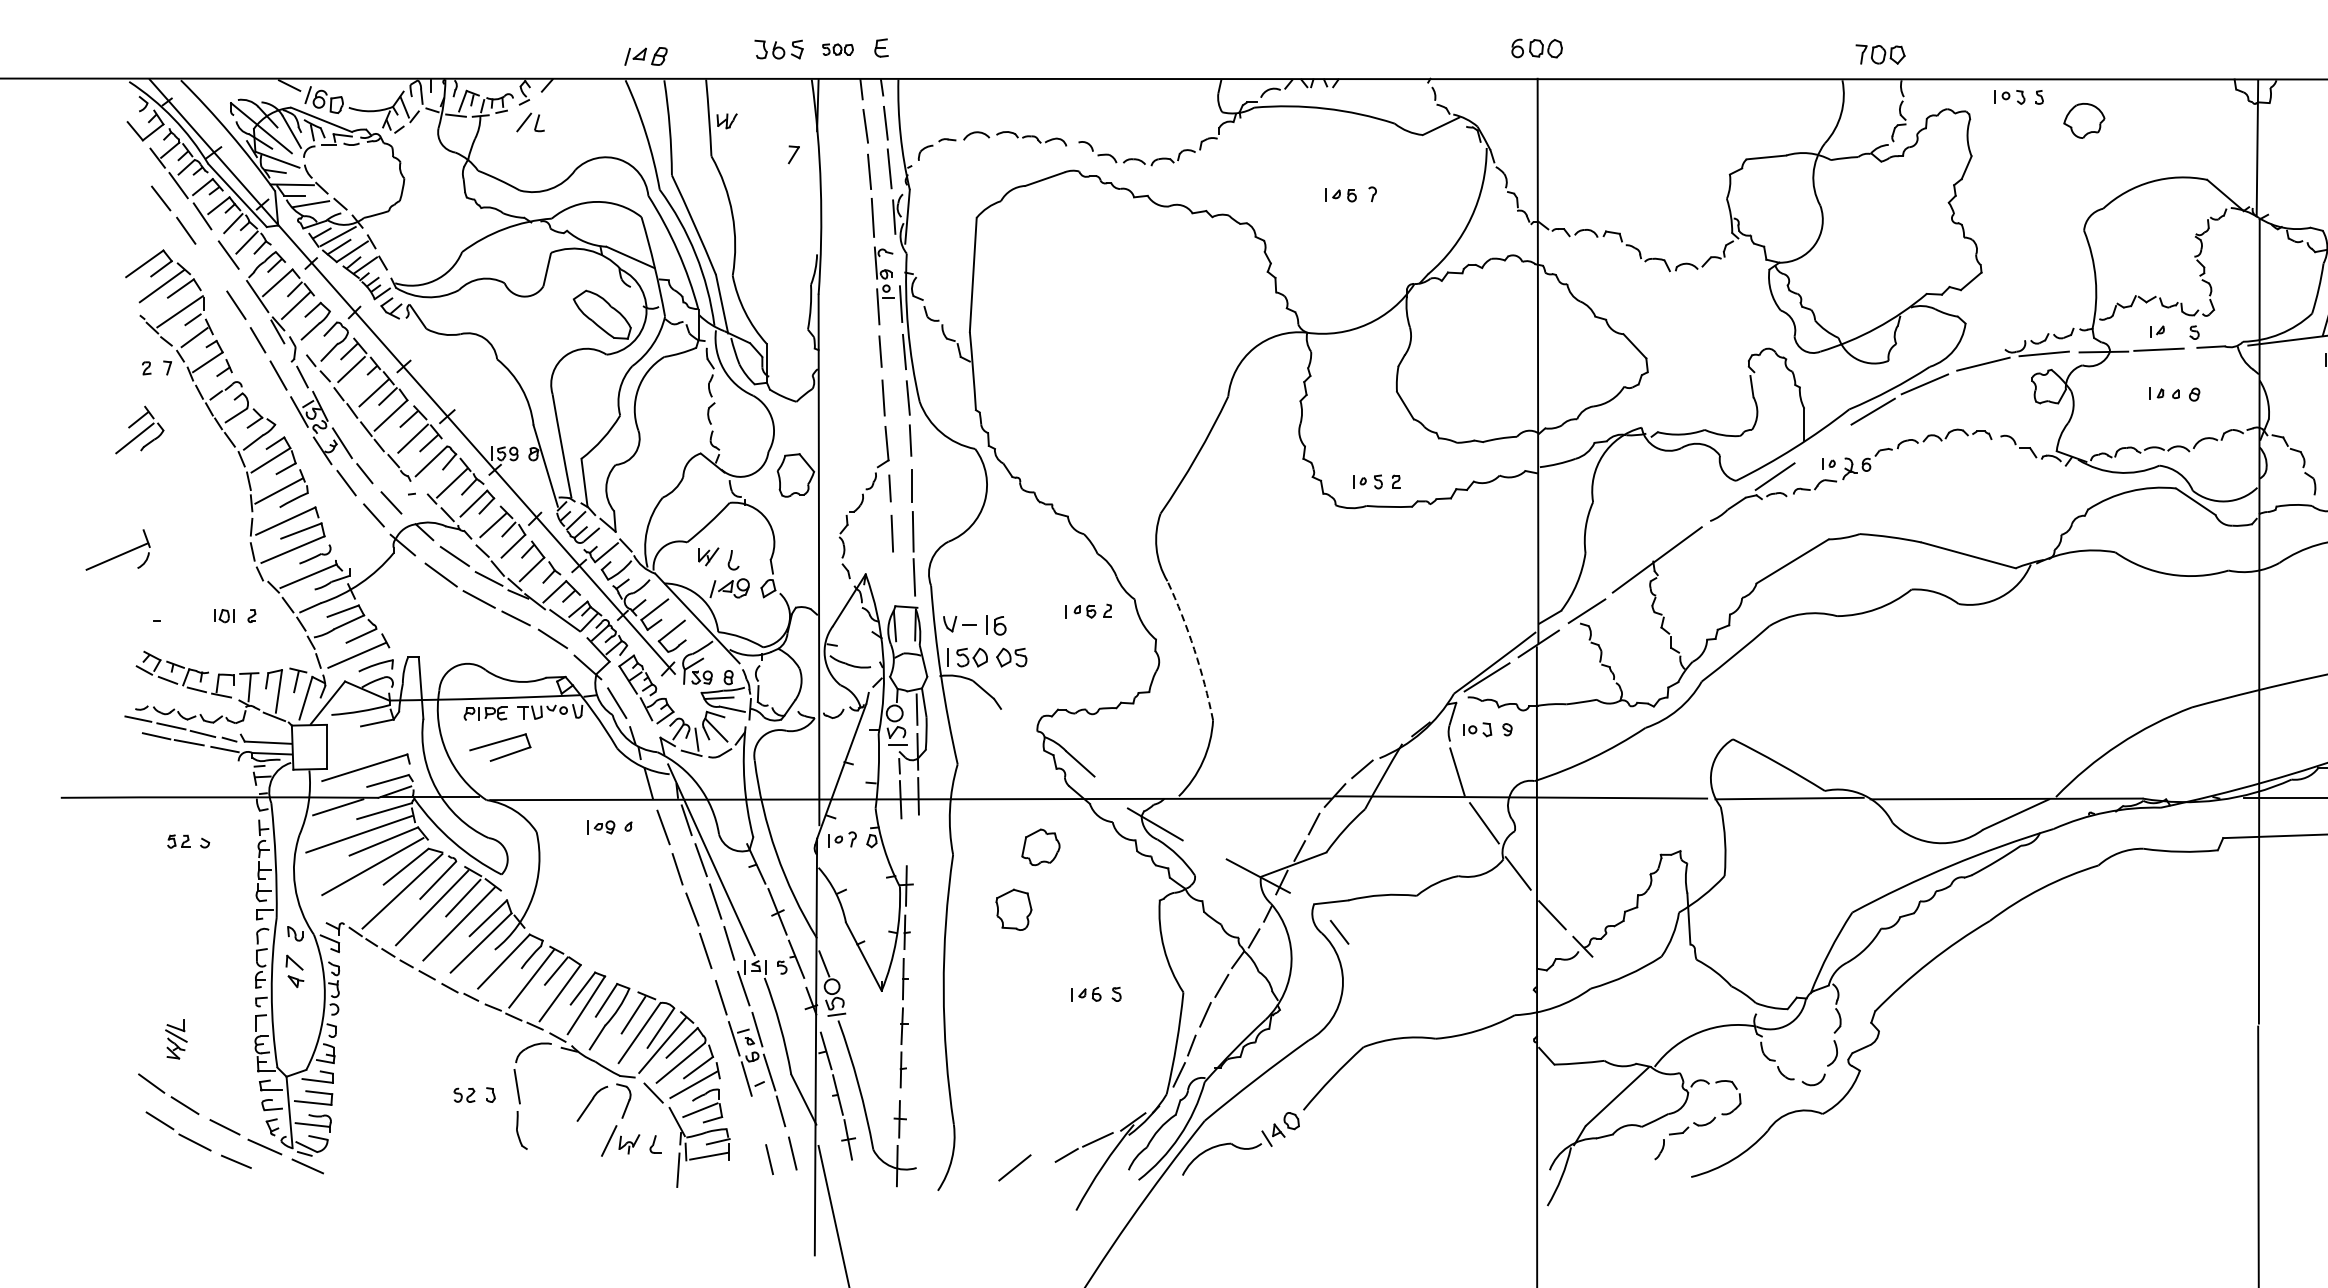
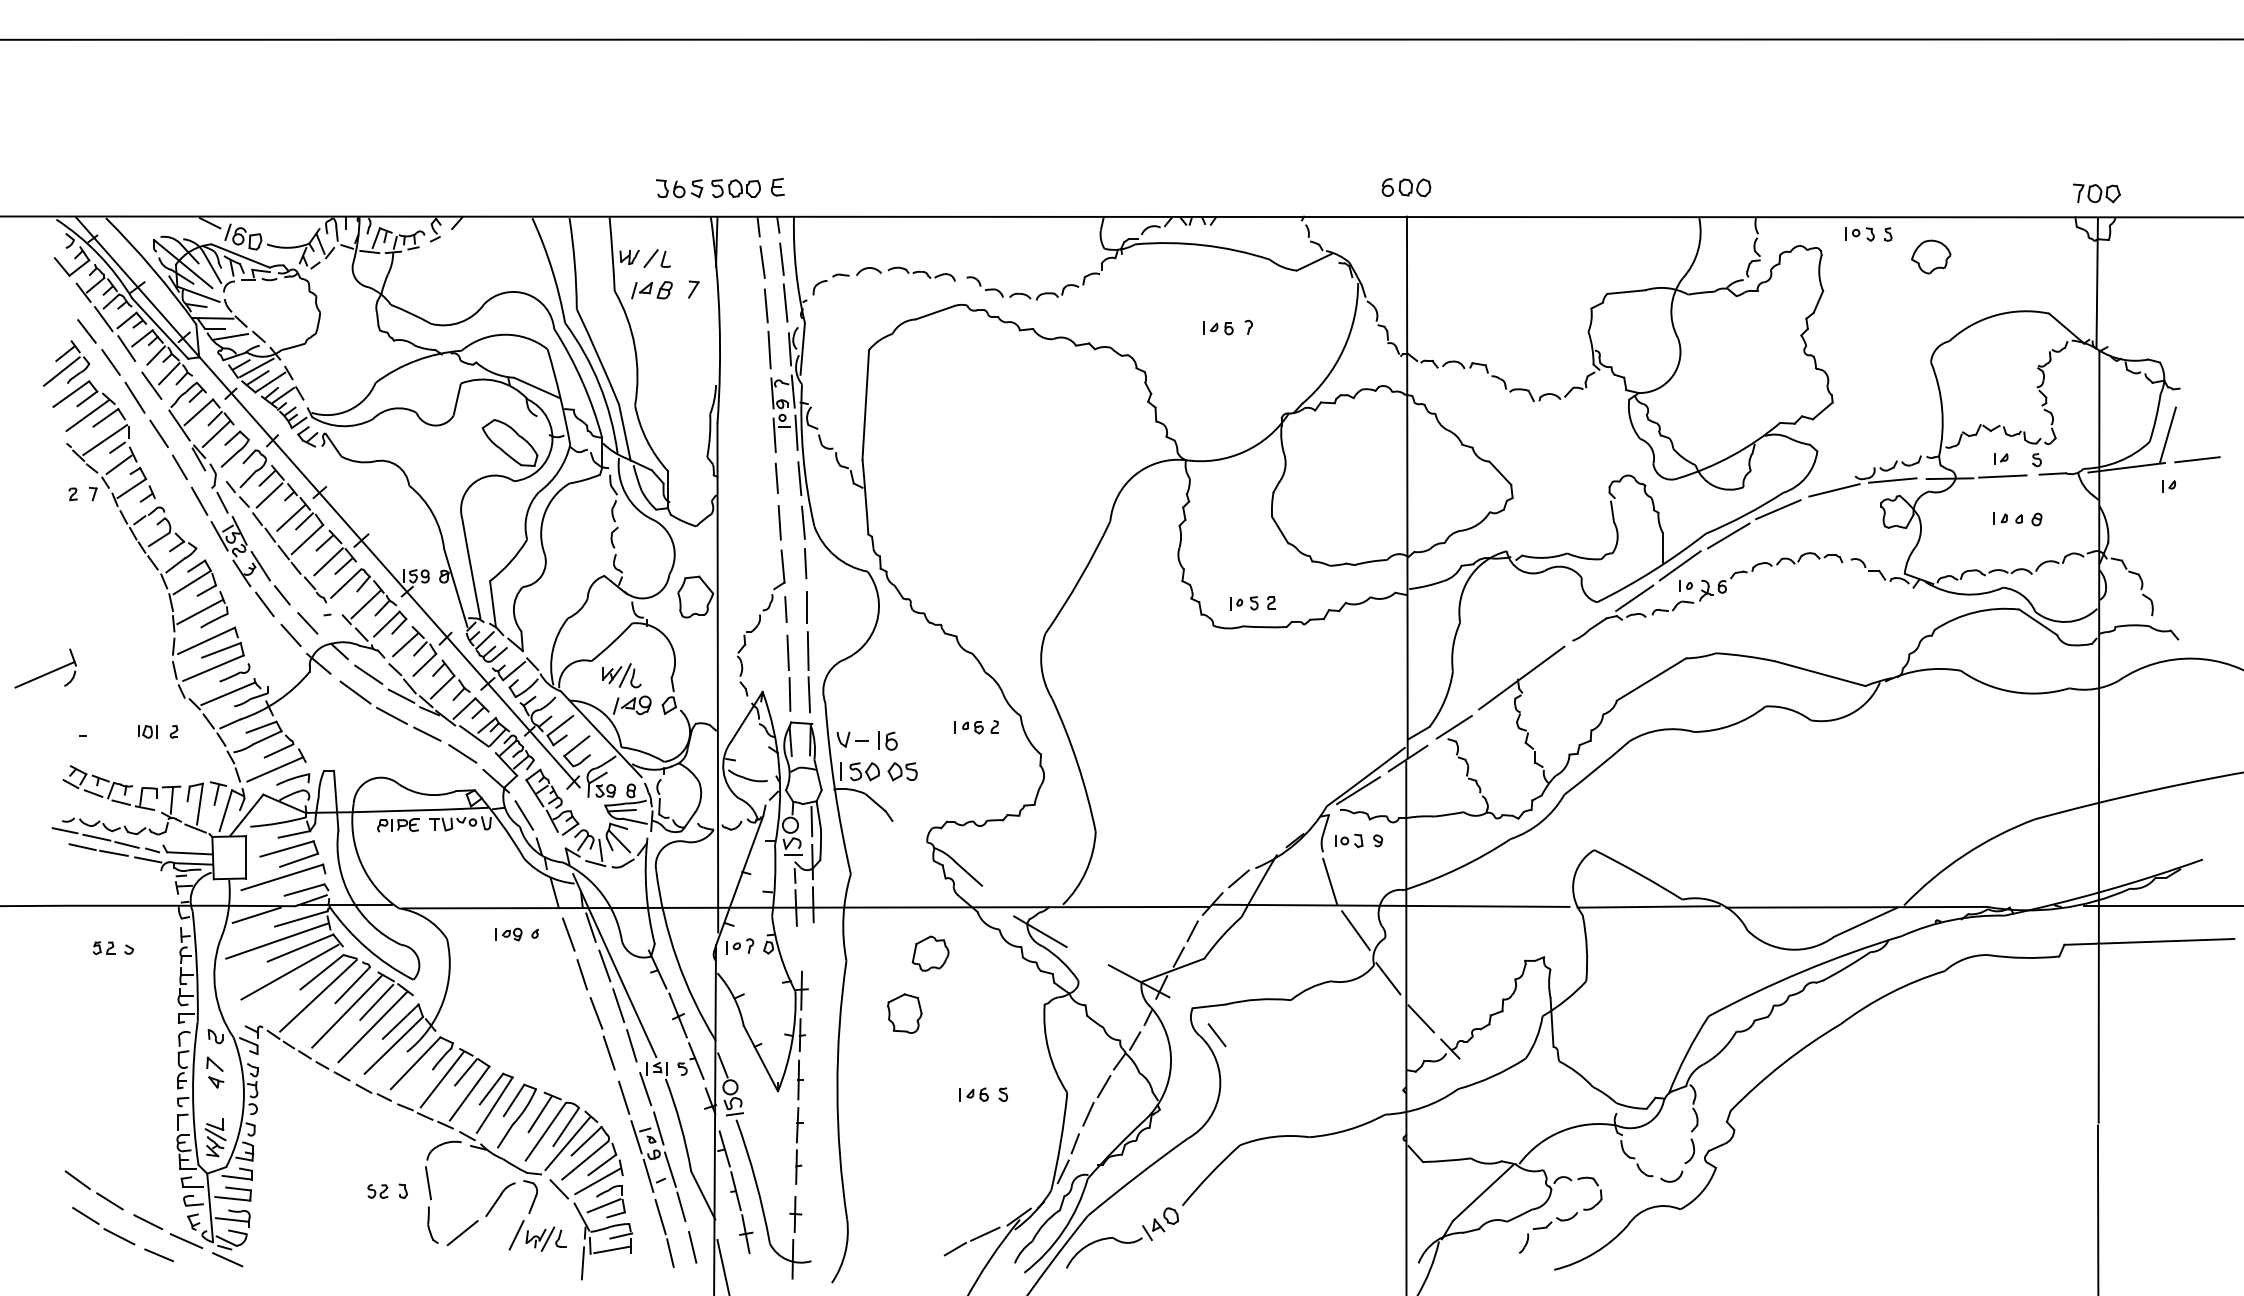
part: (837, 49) -> (735, 188), size x1.67
part: (1880, 54) -> (2096, 193), moved
part: (645, 56) -> (651, 290), moved
part: (529, 122) -> (656, 258), moved
line: (896, 261) -> (792, 391), added
line: (210, 267) -> (134, 397), added
part: (139, 430) -> (66, 363), moved
line: (1821, 442) -> (1679, 565), added
line: (721, 557) -> (624, 675), added
line: (893, 577) -> (789, 694), added
arc: (1194, 649) -> (1077, 763), dashed -> solid
part: (500, 747) -> (289, 853), moved
part: (176, 1039) -> (215, 1137), moved
line: (759, 1121) -> (660, 1216), added
line: (641, 1144) -> (547, 1238), added
line: (1014, 1168) -> (462, 1233), moved

